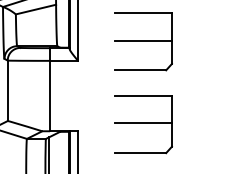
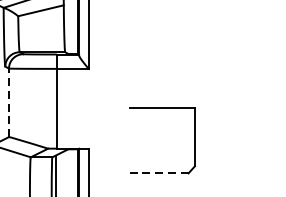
part: (143, 41) -> (162, 46), removed
line: (7, 90) -> (8, 102), solid -> dashed
line: (142, 123) -> (161, 139), removed
line: (140, 153) -> (159, 173), solid -> dashed

